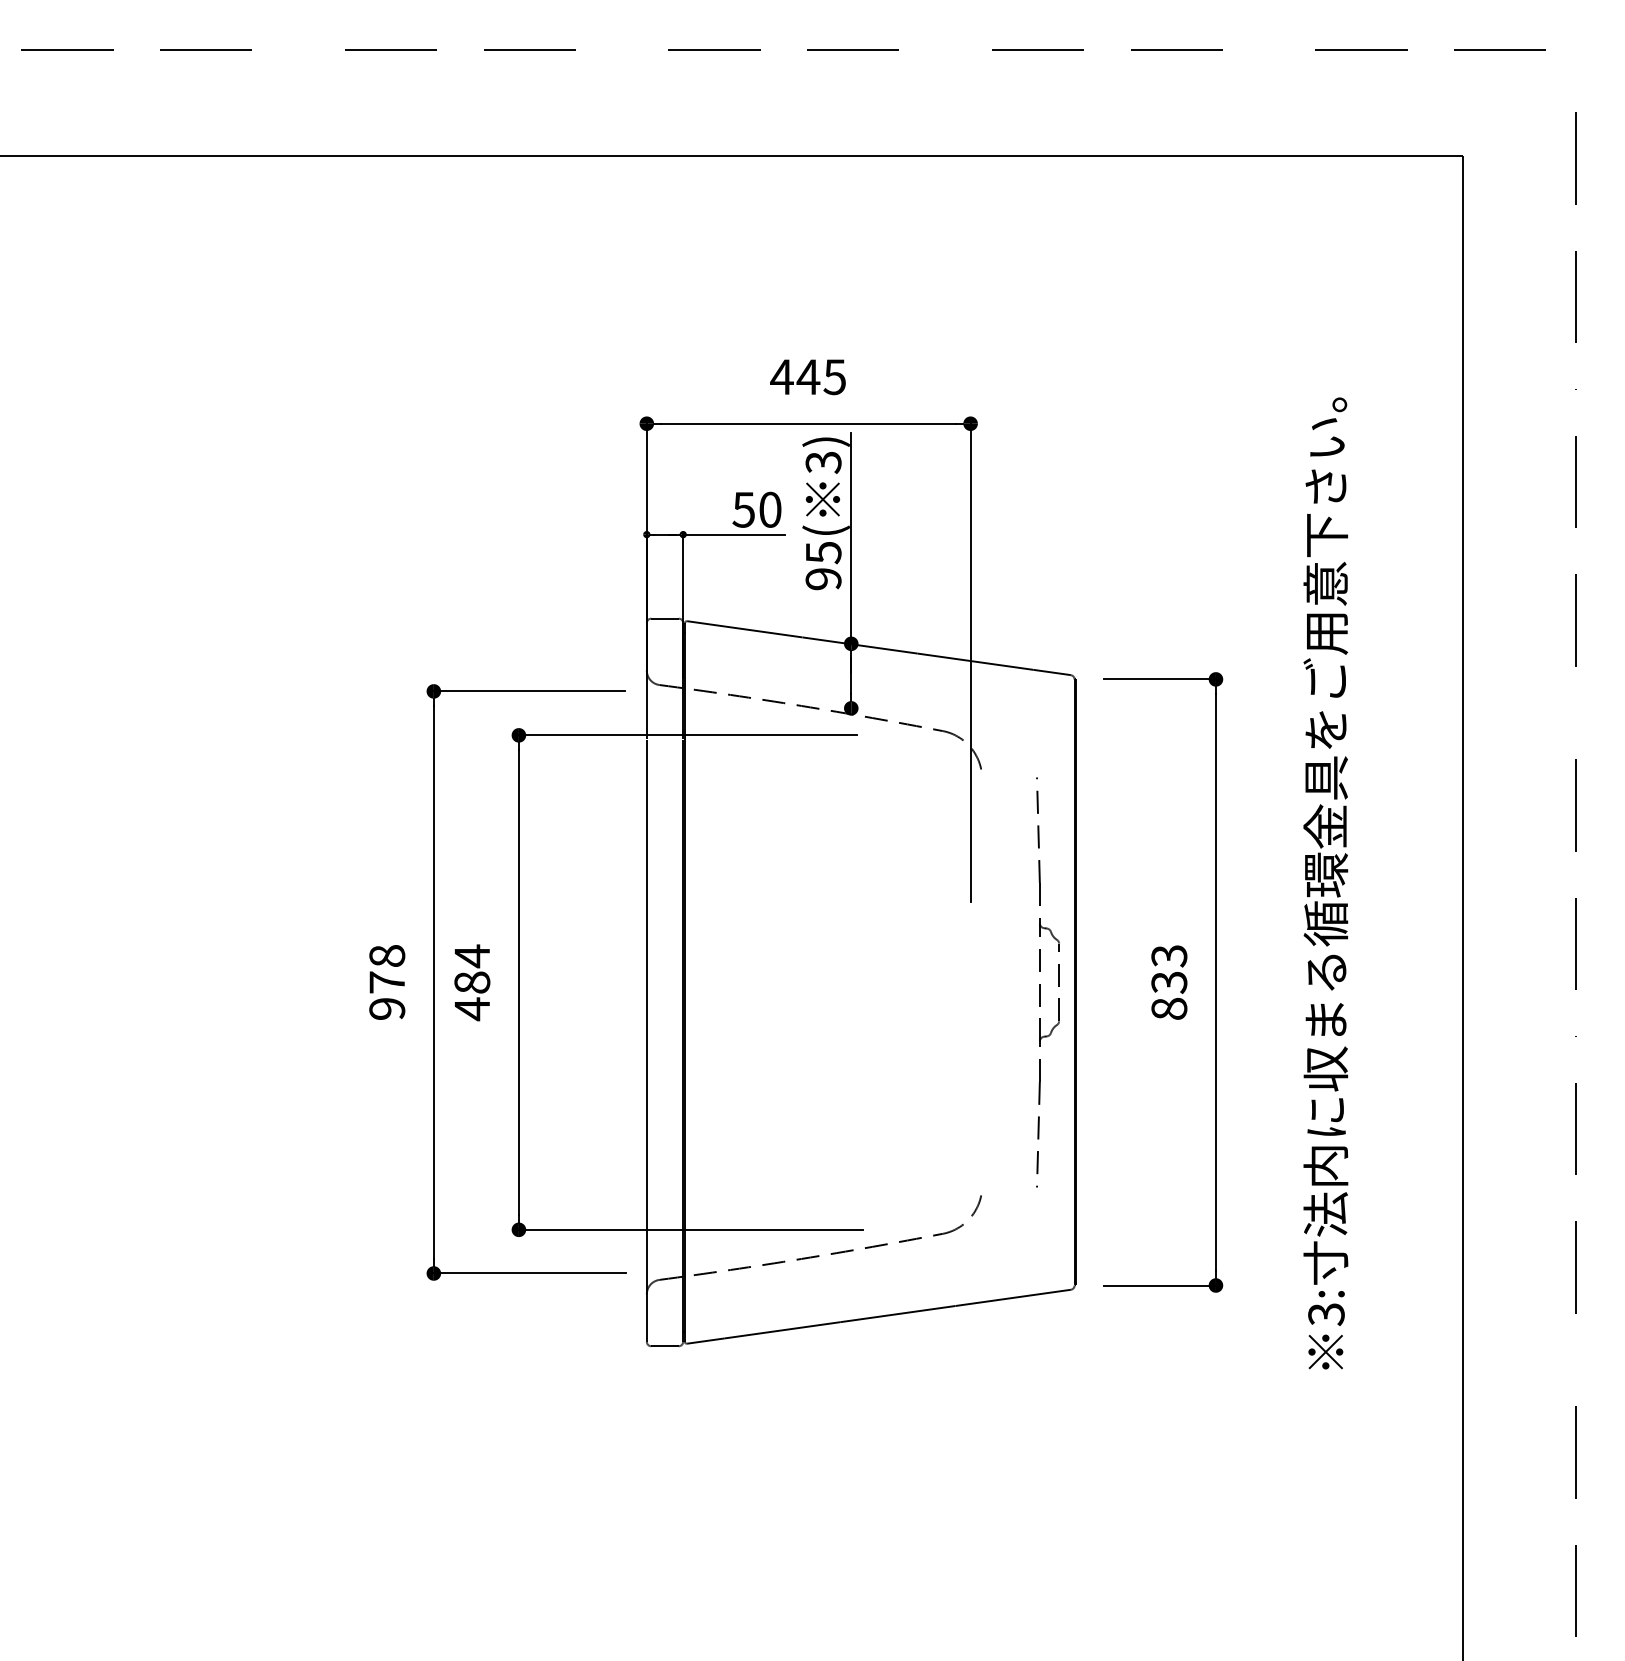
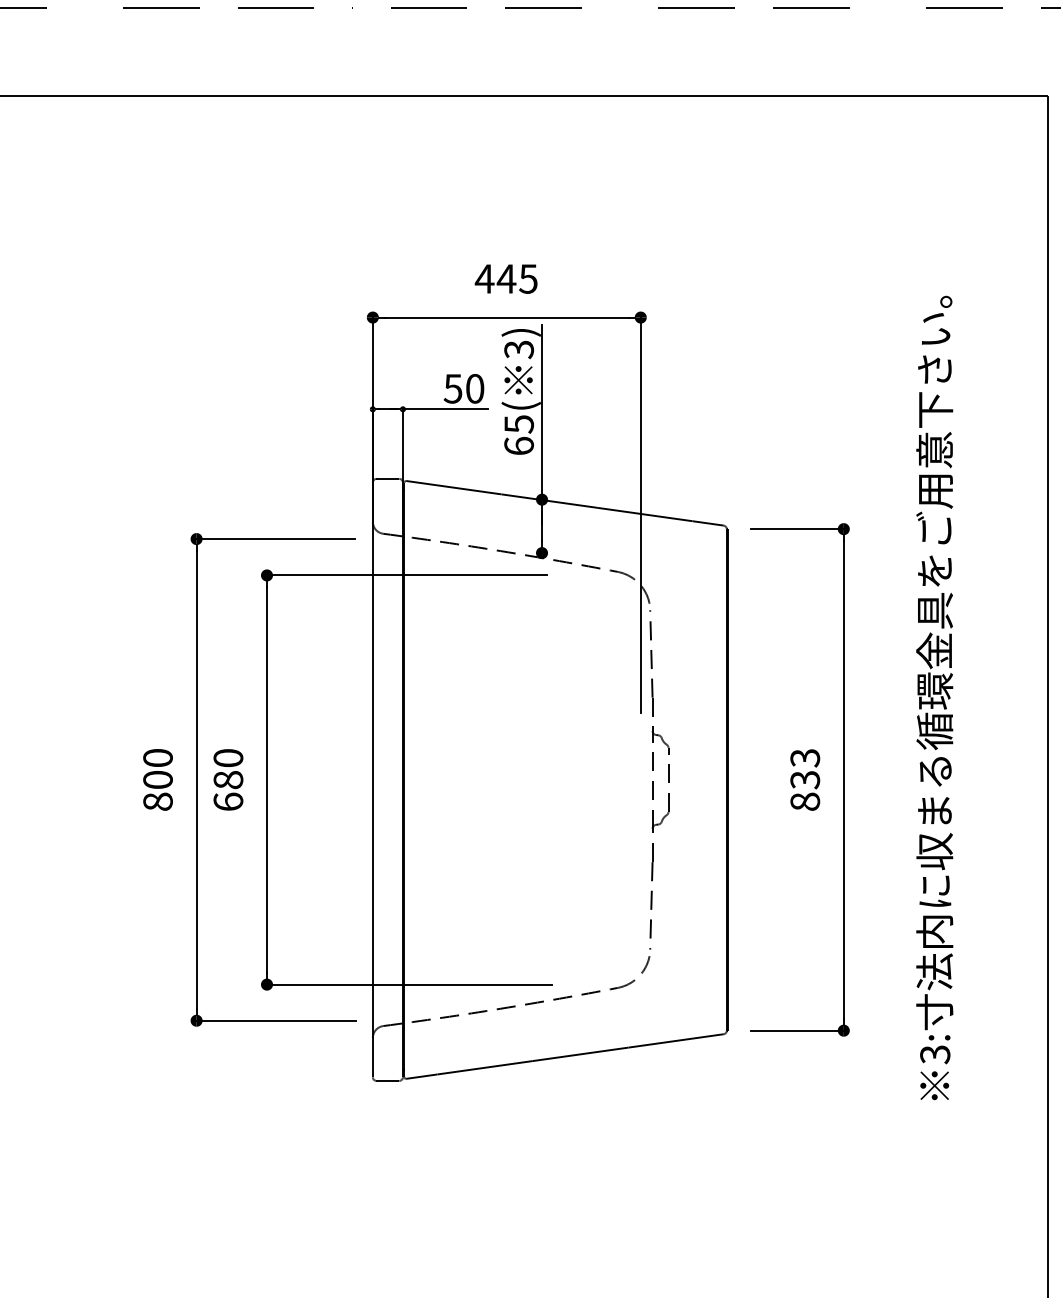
text: (823, 579) -> (519, 446), 95( -> 65(
text: (387, 982) -> (158, 779), 978 -> 800
text: (472, 982) -> (228, 779), 484 -> 680
part: (1040, 984) -> (653, 781), moved

